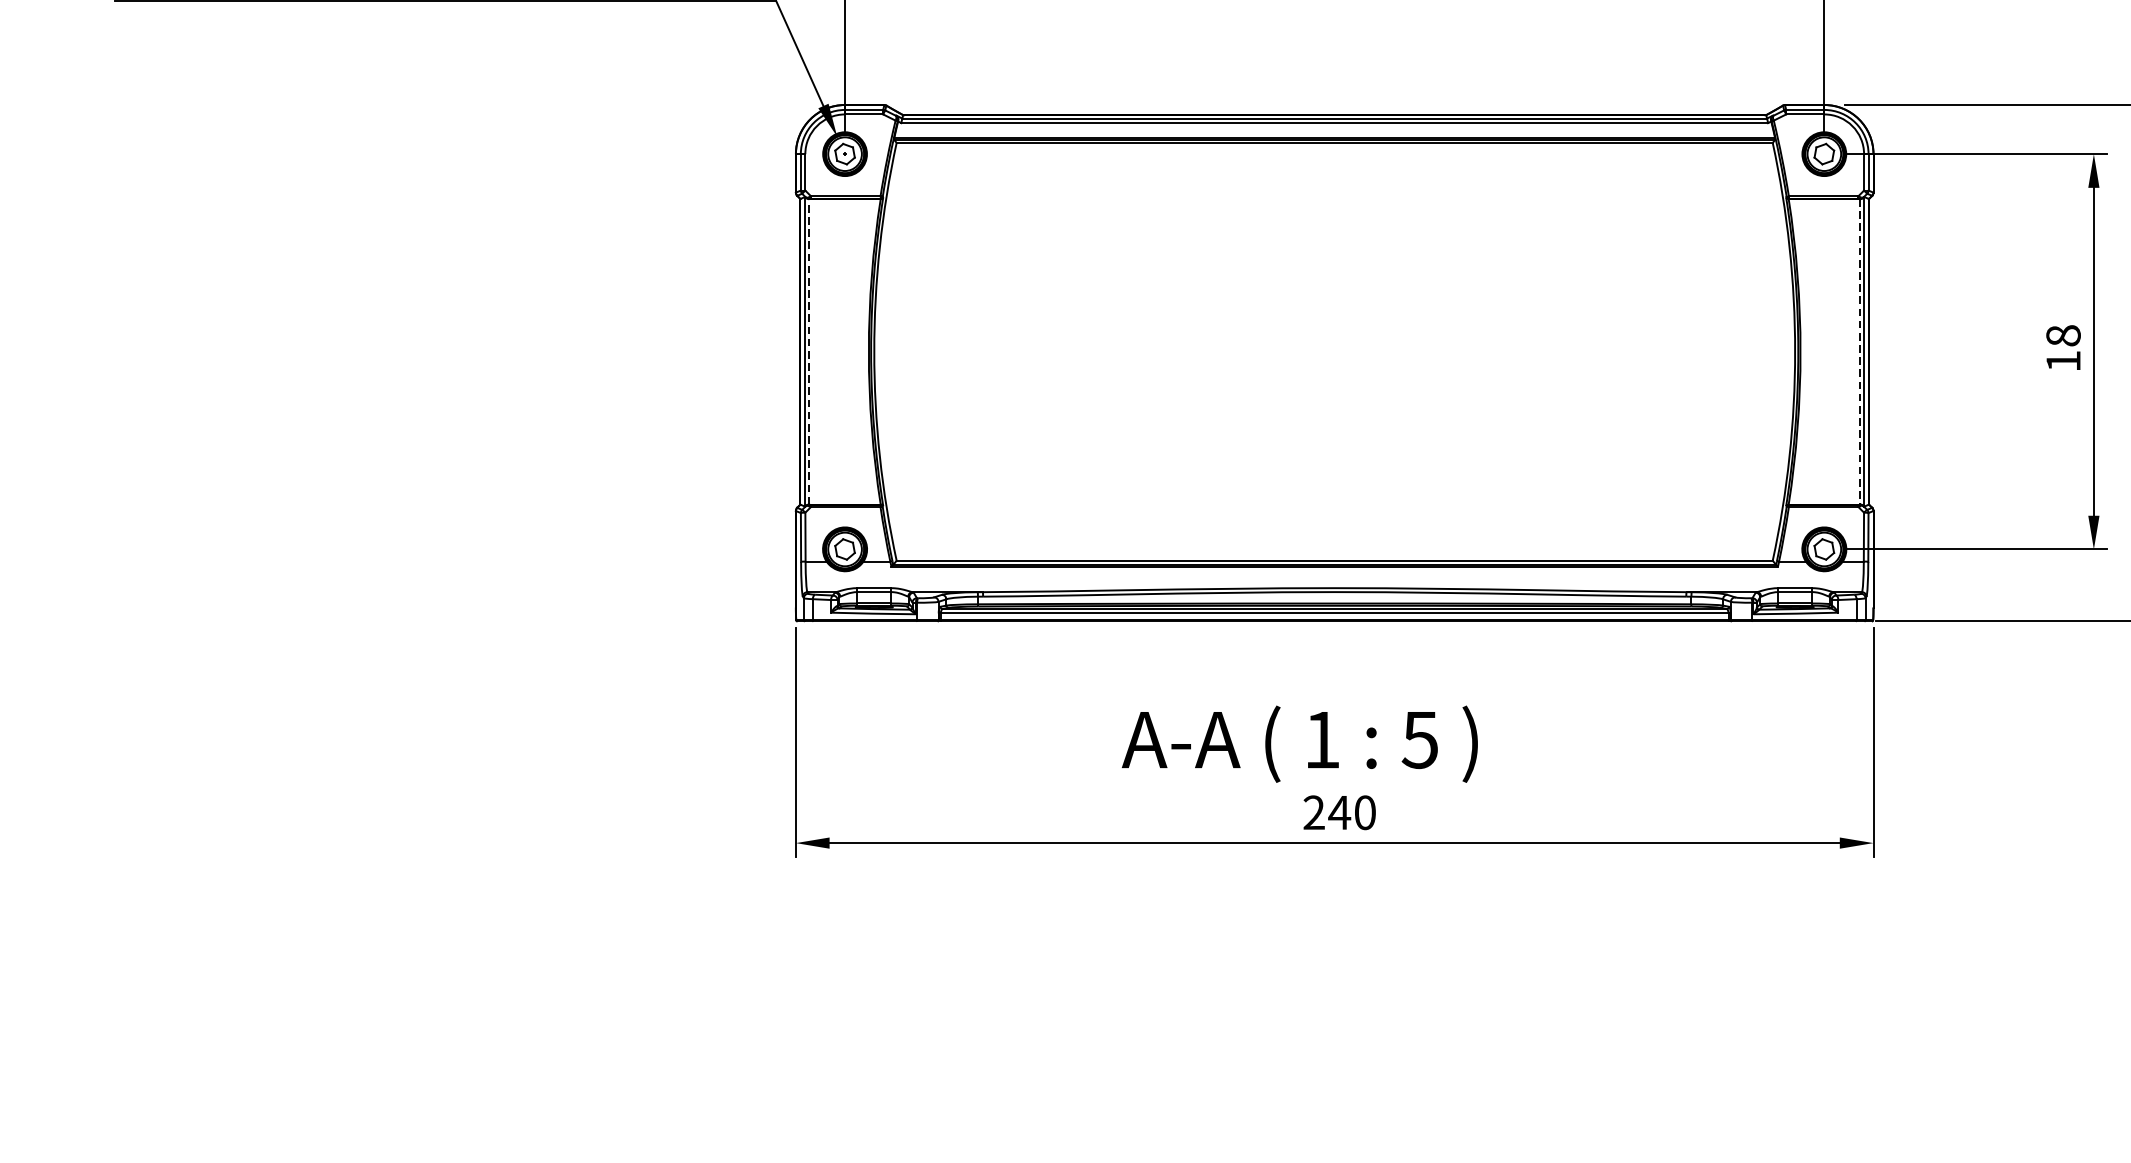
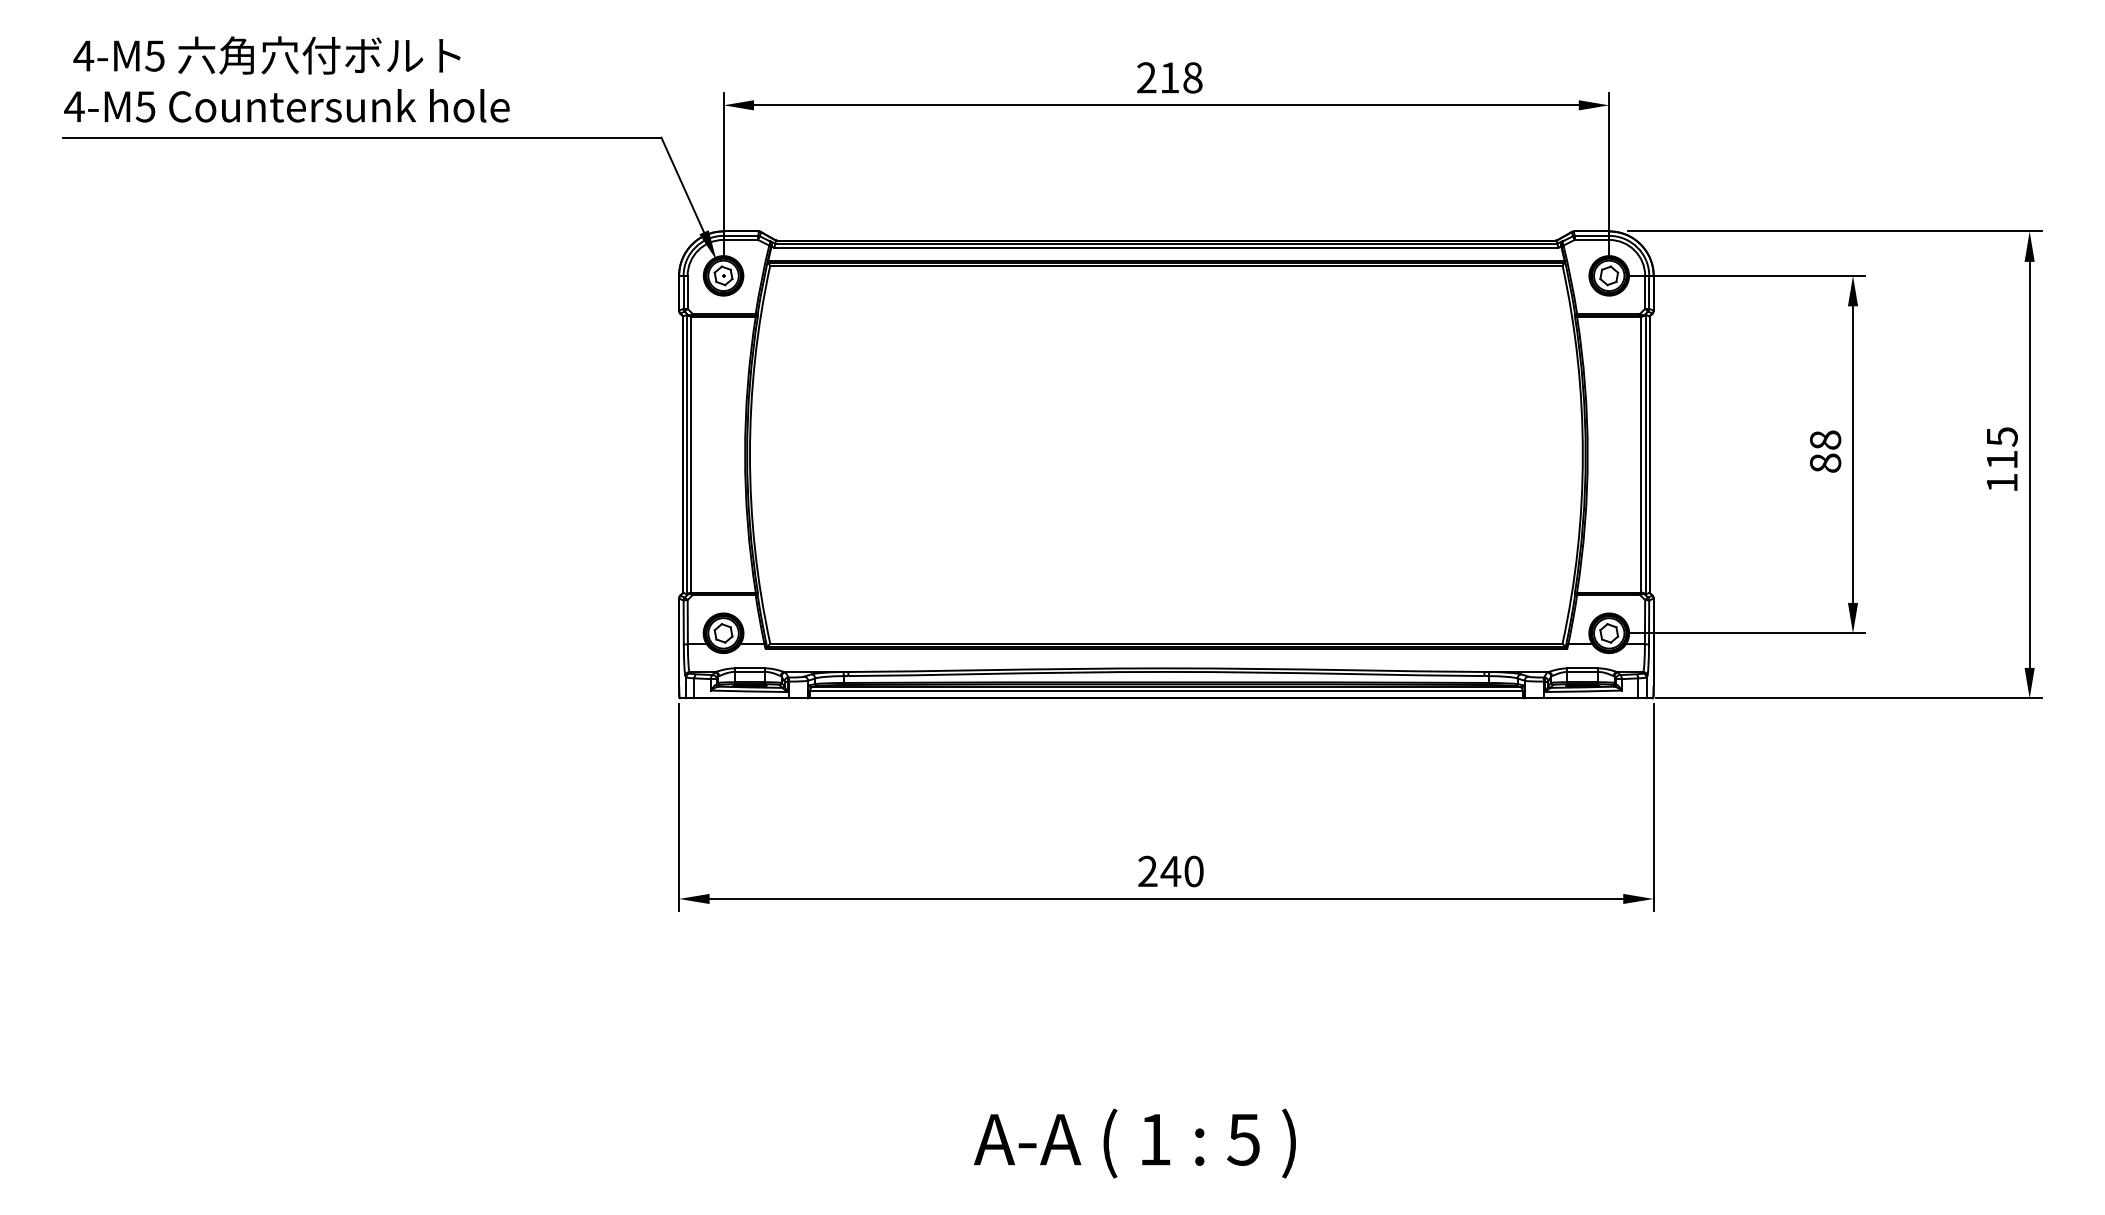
line: (809, 351) -> (691, 454), dashed -> solid
line: (1860, 352) -> (1641, 455), dashed -> solid
text: (2063, 360) -> (1825, 462), 18 -> 88
text: (1299, 744) -> (1134, 1143), moved

